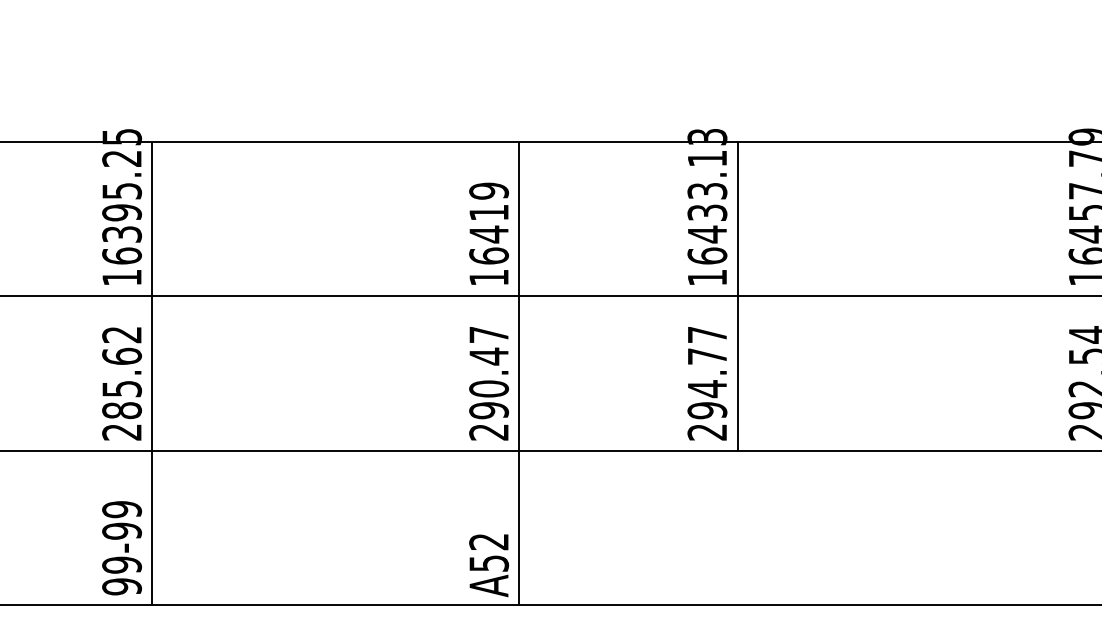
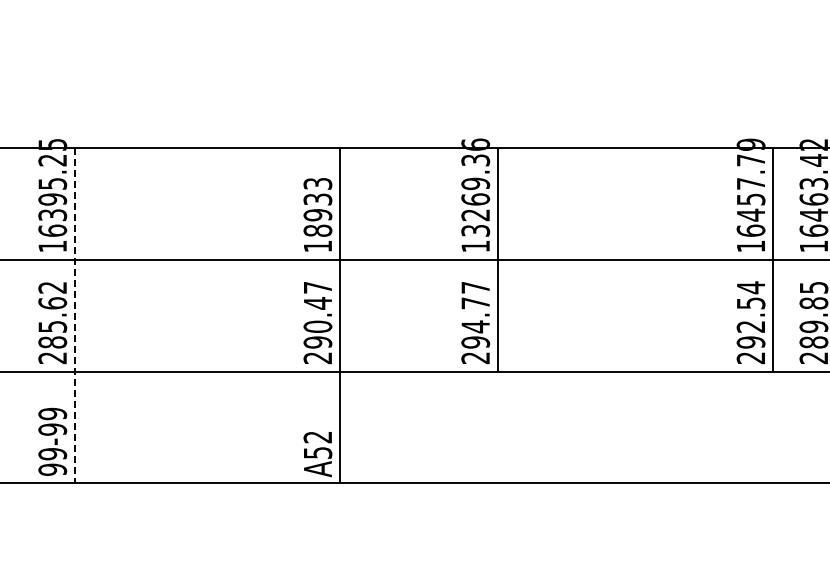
text: (707, 196) -> (475, 187), 16433.13 -> 13269.36
text: (488, 222) -> (317, 206), 16419 -> 18933
line: (152, 374) -> (74, 316), solid -> dashed

